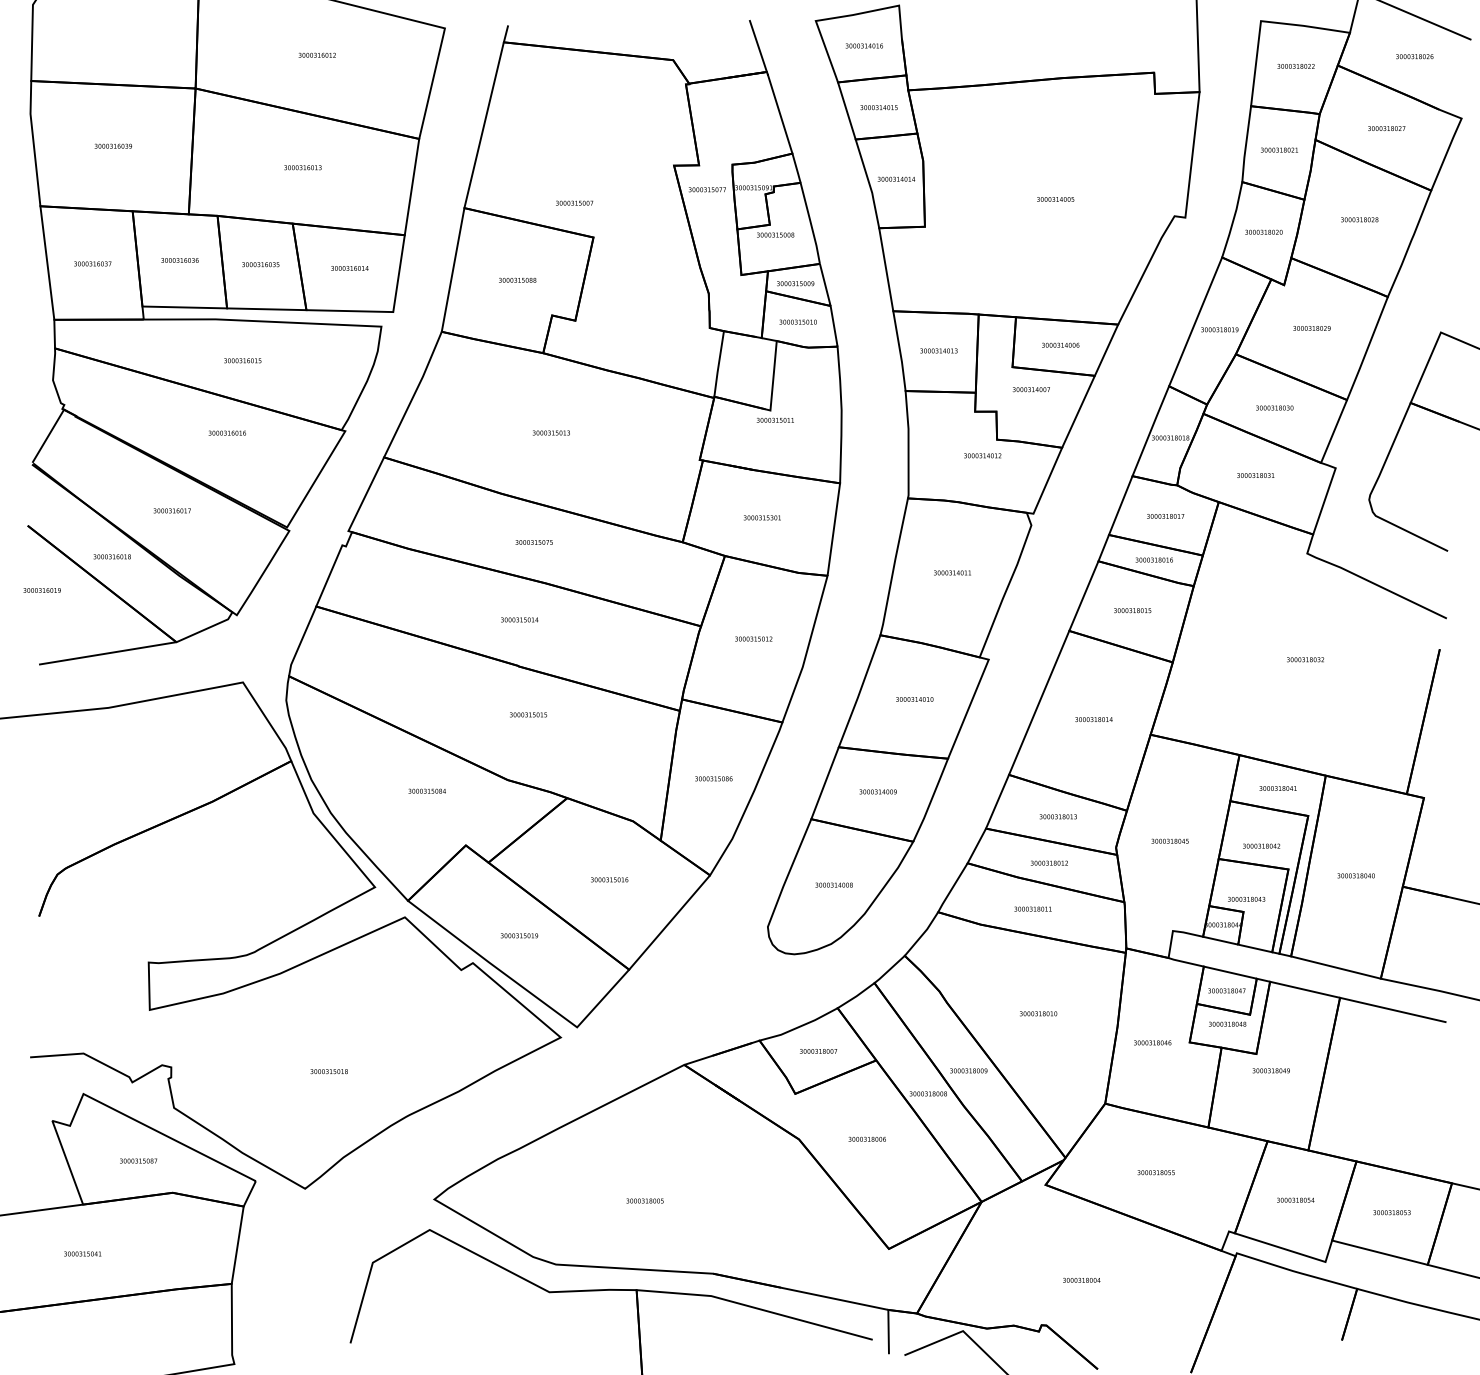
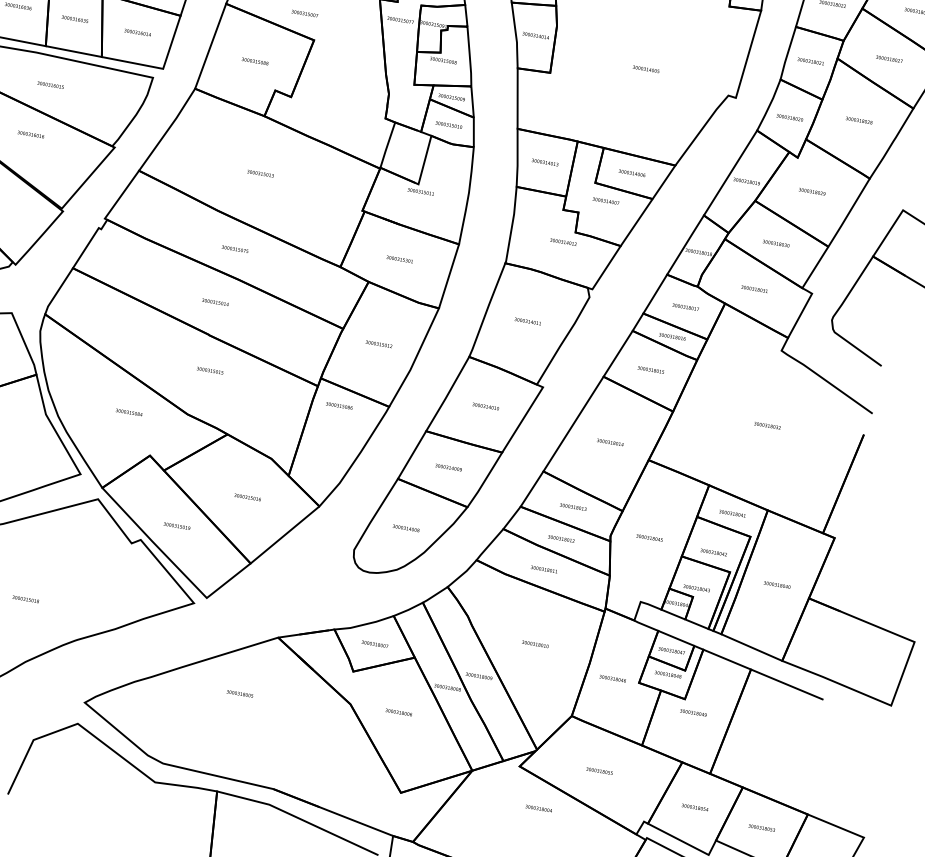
text: (713, 778) -> (339, 405), moved
text: (644, 1200) -> (239, 693), moved
text: (1081, 1279) -> (538, 808), moved

